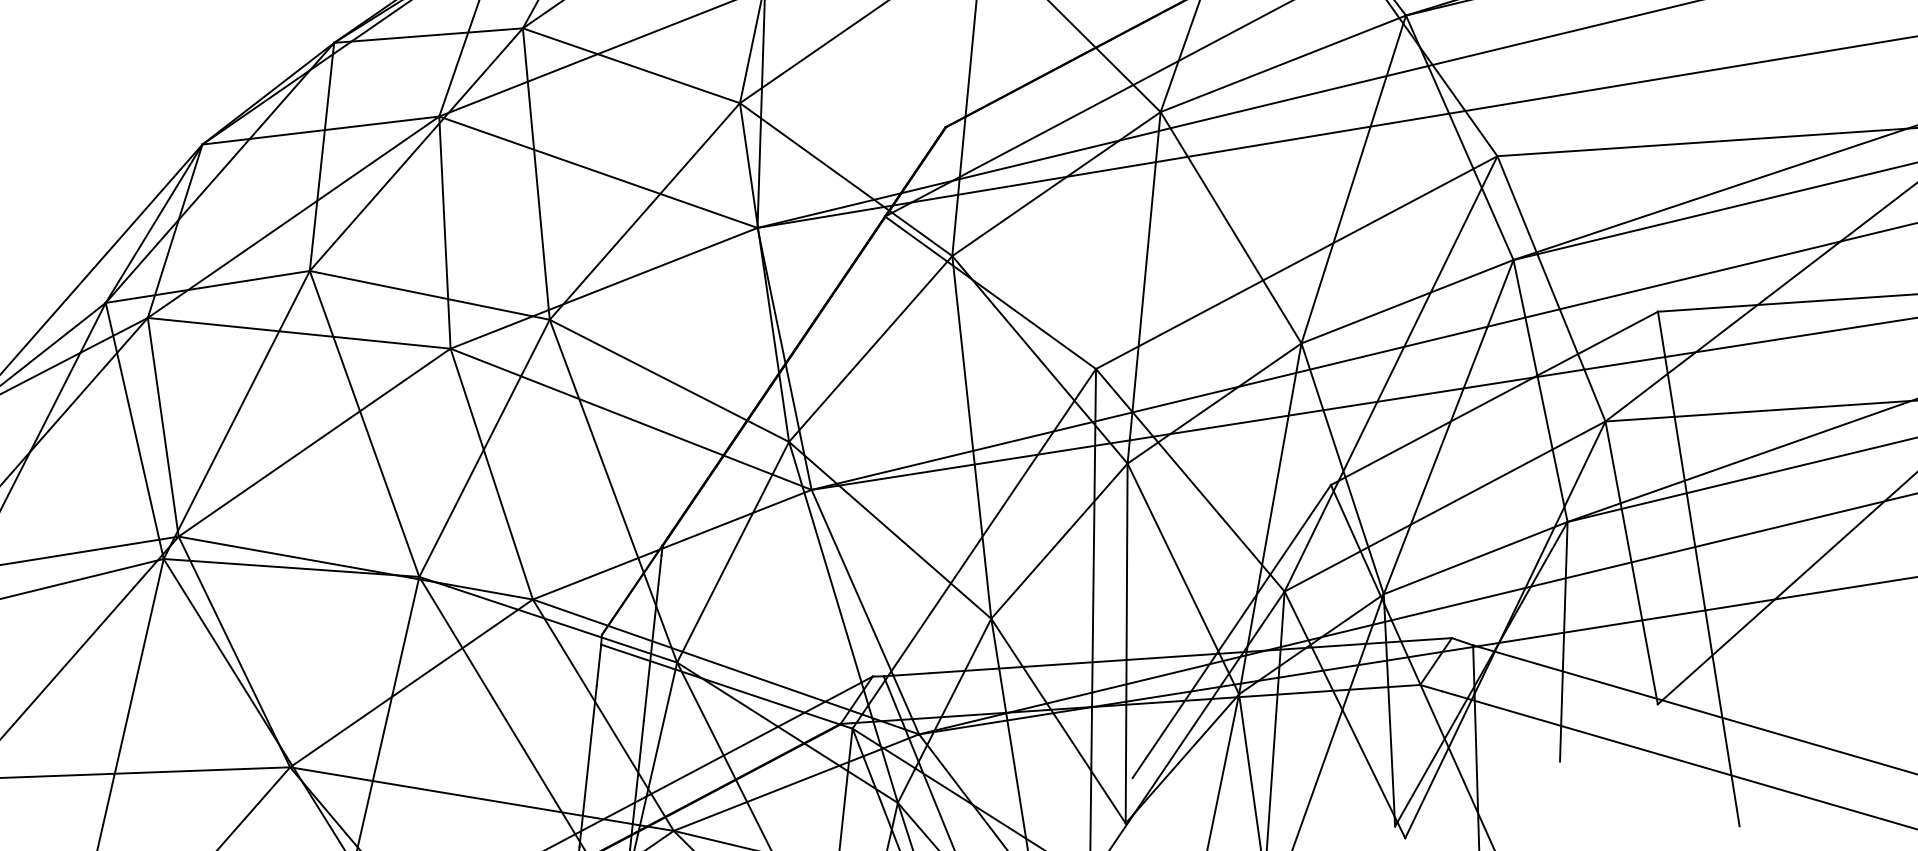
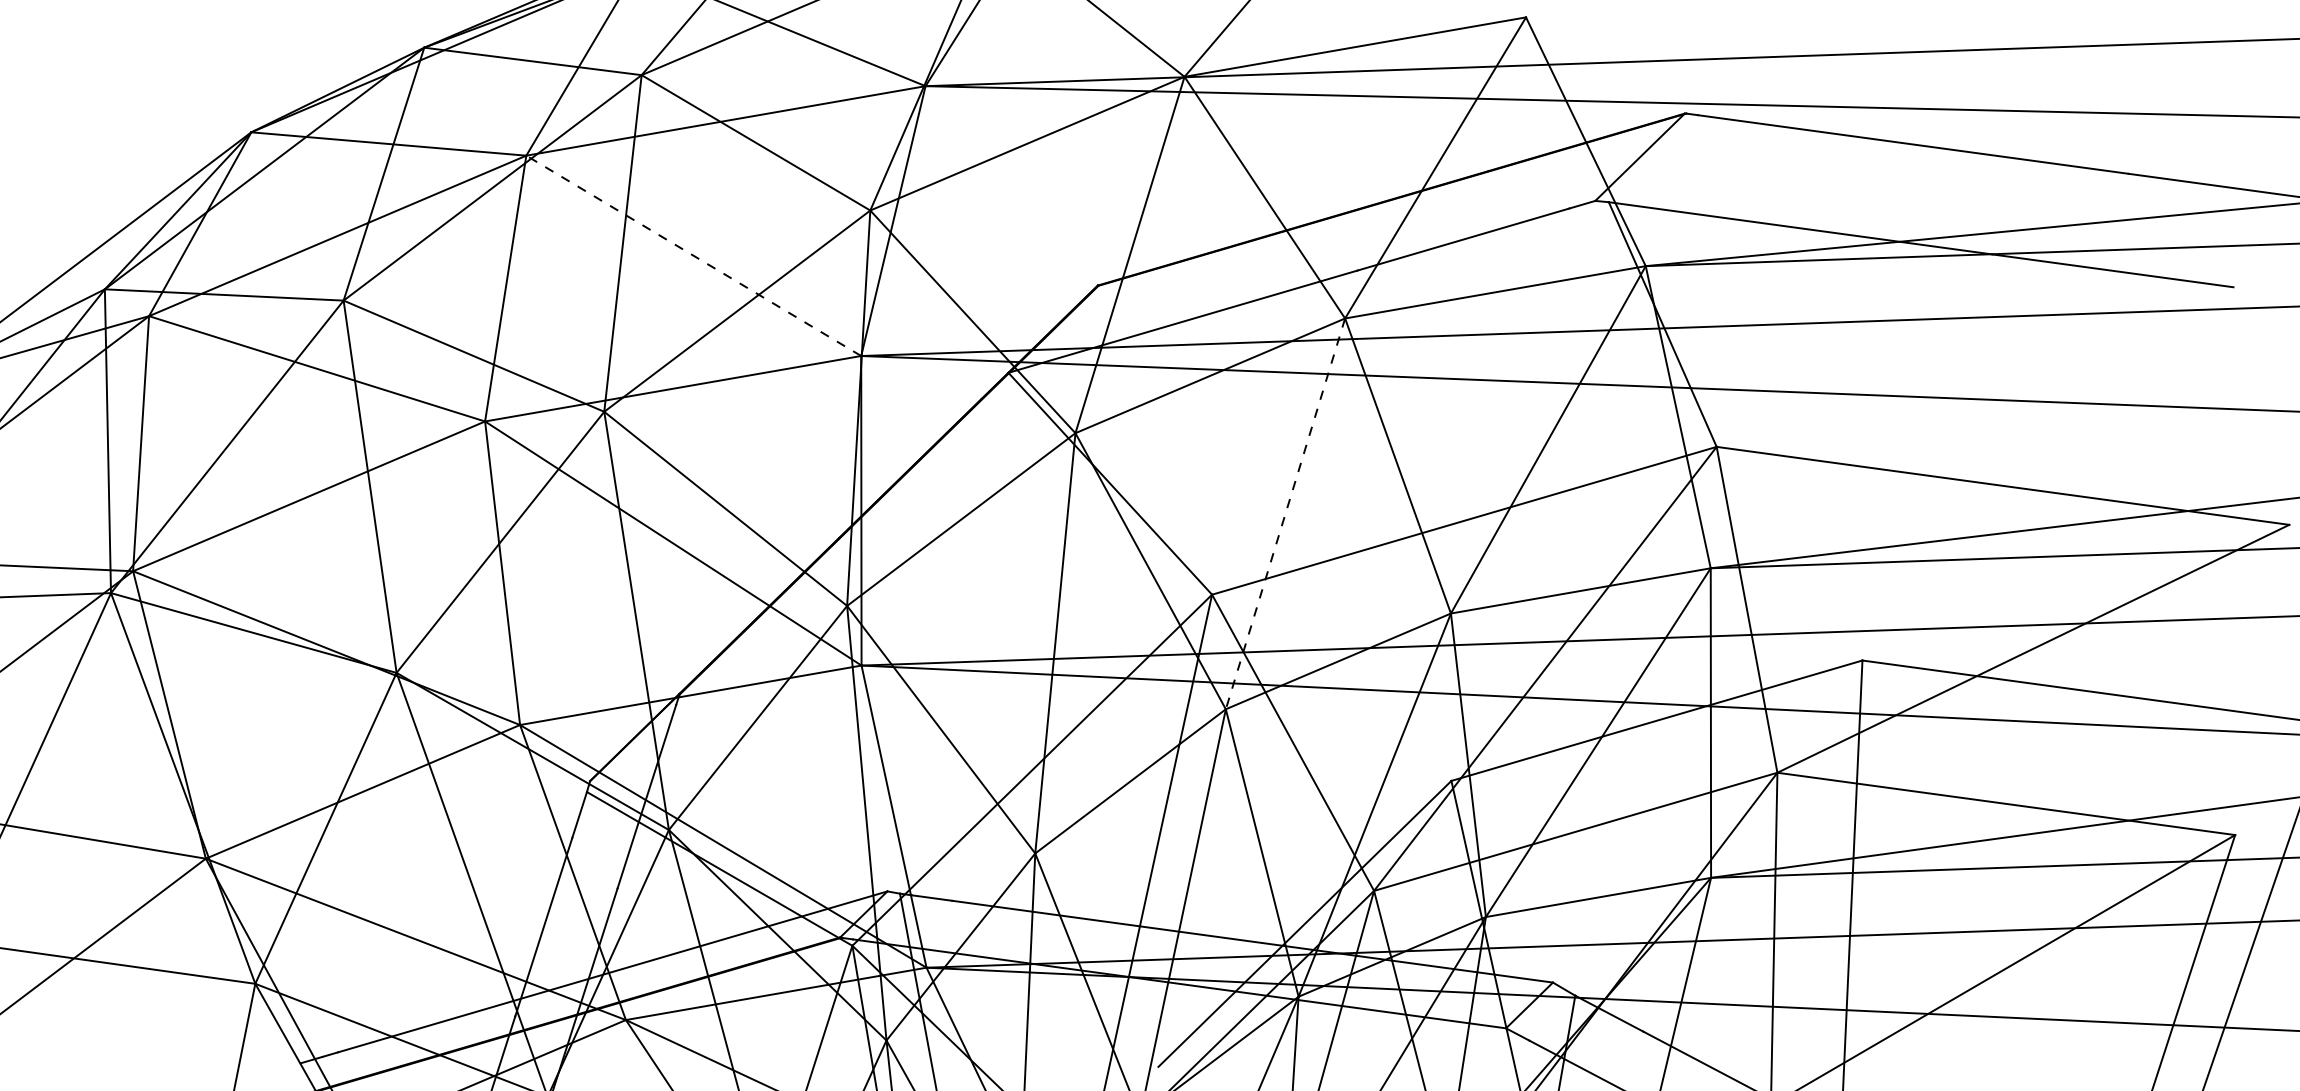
line: (598, 172) -> (693, 255), solid -> dashed
line: (1144, 288) -> (1285, 514), solid -> dashed

